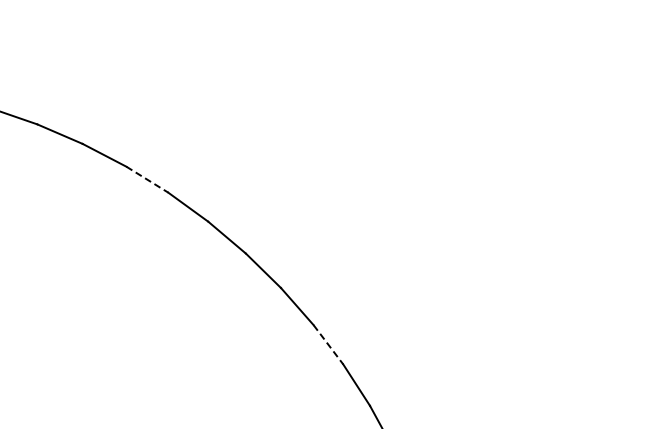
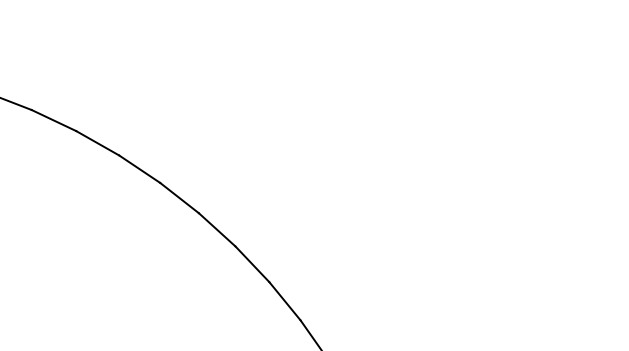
line: (147, 179) -> (97, 143), dashed -> solid
line: (328, 344) -> (285, 301), dashed -> solid

